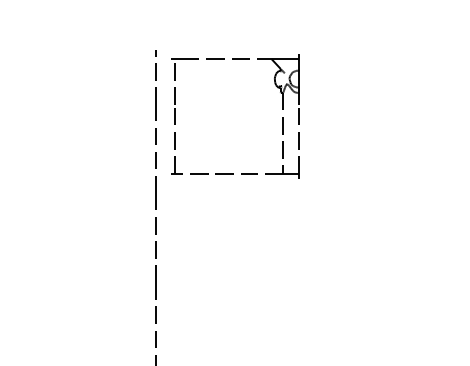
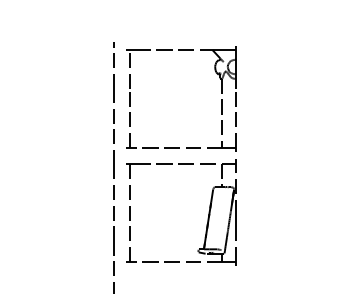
part: (266, 252) -> (208, 215), added

